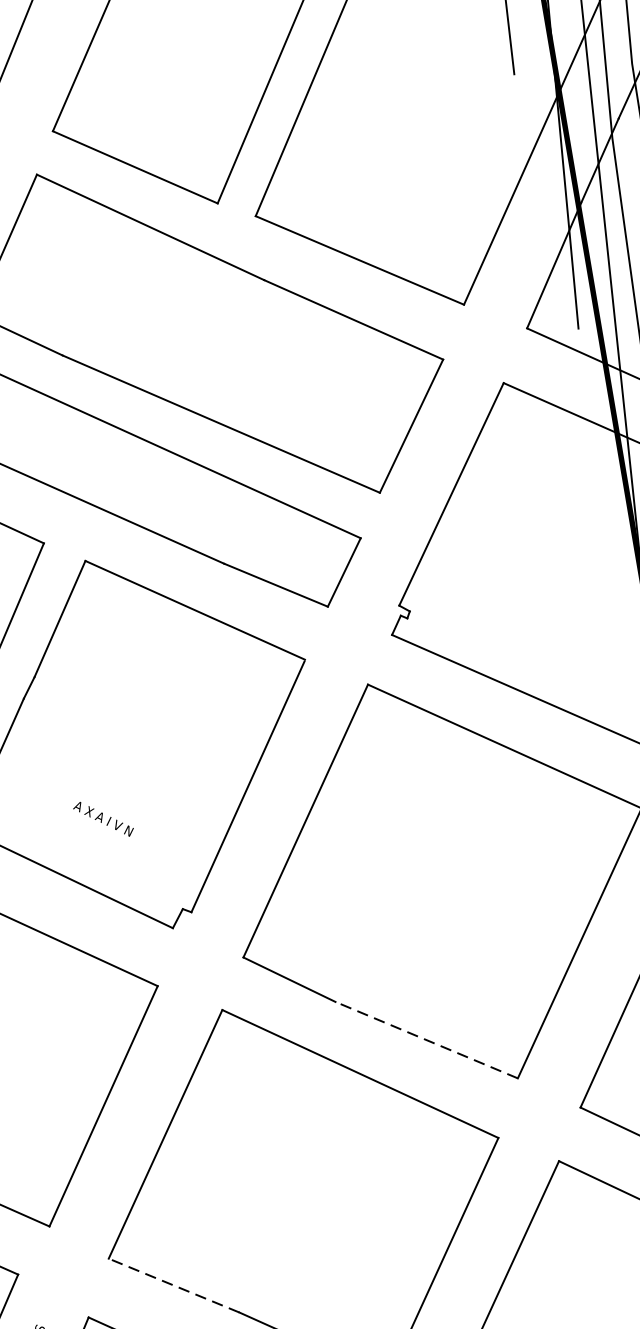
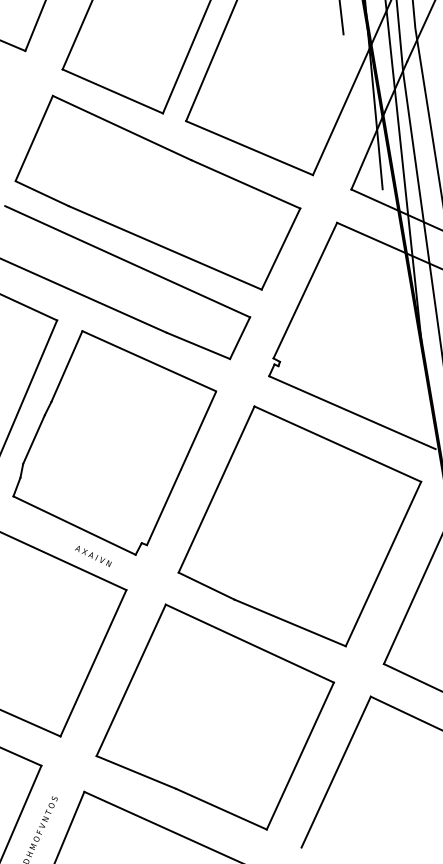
text: (103, 819) -> (93, 556), moved
line: (425, 1039) -> (289, 622), dashed -> solid
line: (172, 1285) -> (135, 772), dashed -> solid

